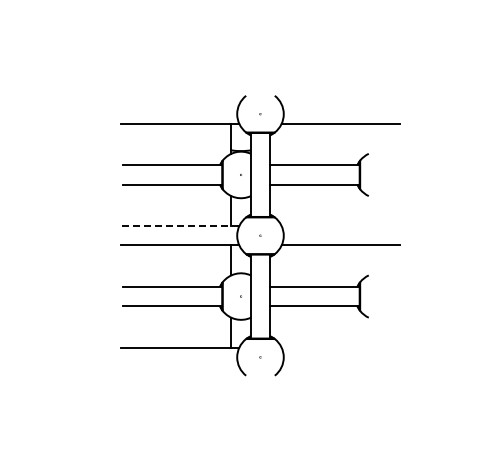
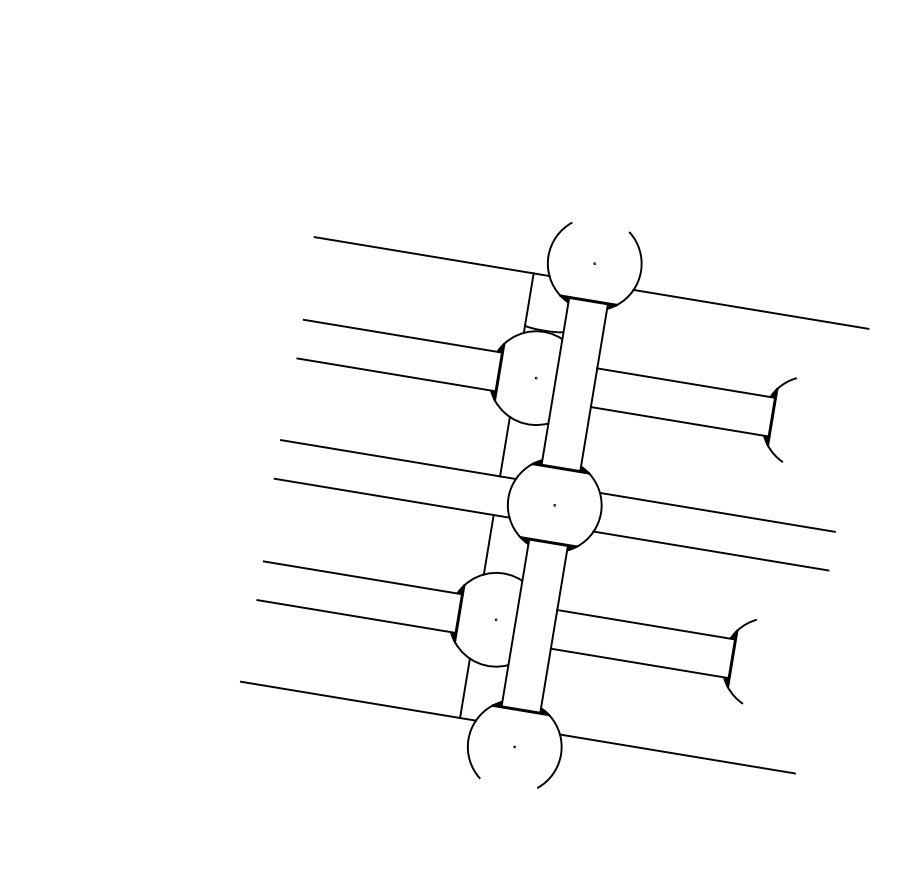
line: (179, 226) -> (396, 460), dashed -> solid
line: (340, 226) -> (716, 513), added
line: (340, 347) -> (676, 753), added

